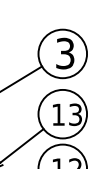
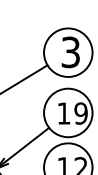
text: (74, 114) -> (80, 113), 13 -> 19

